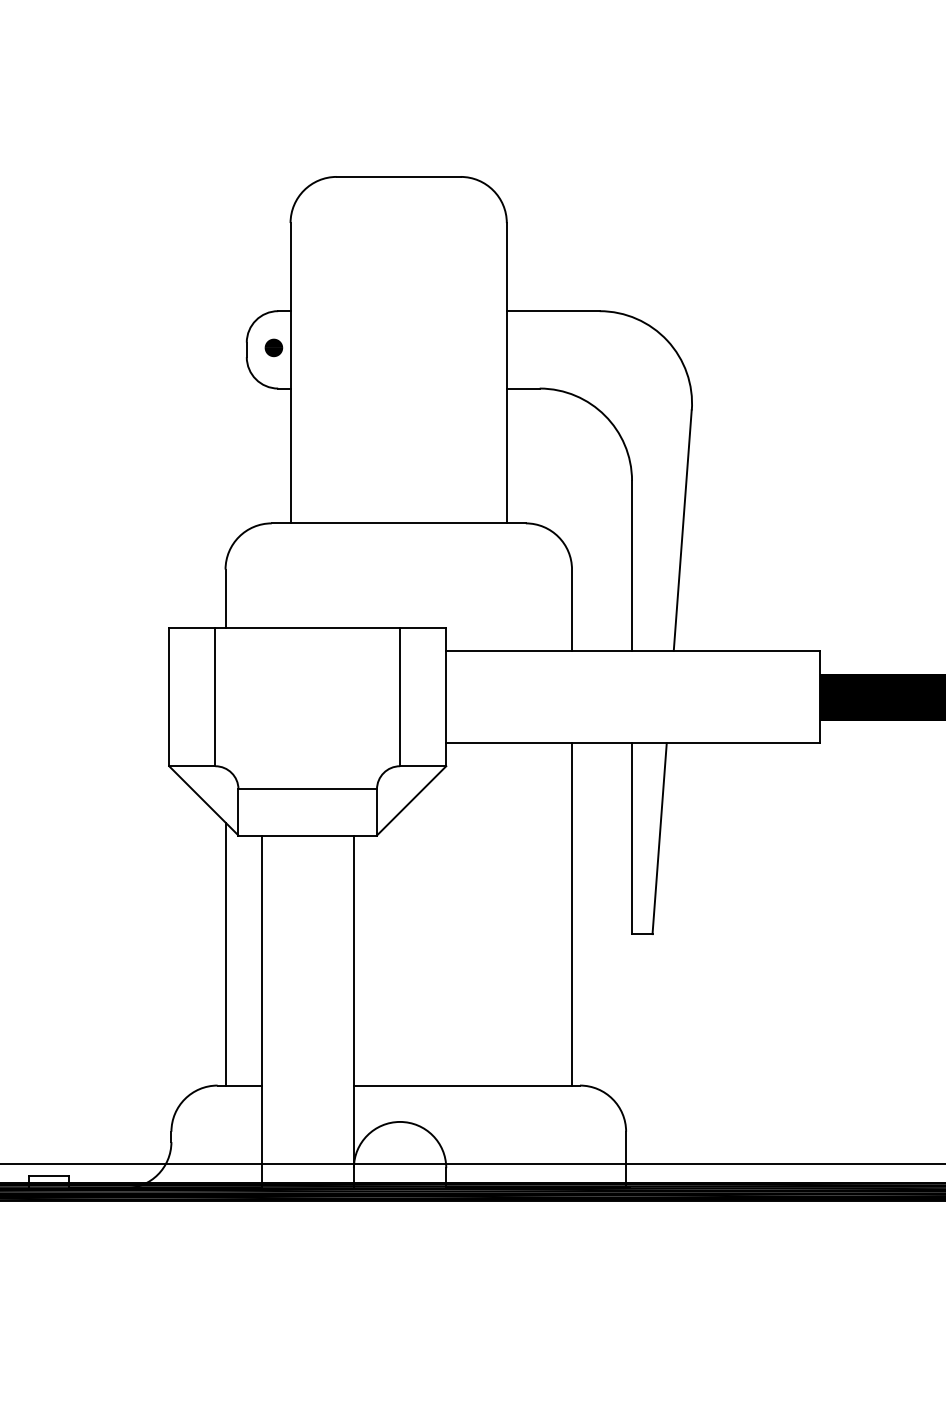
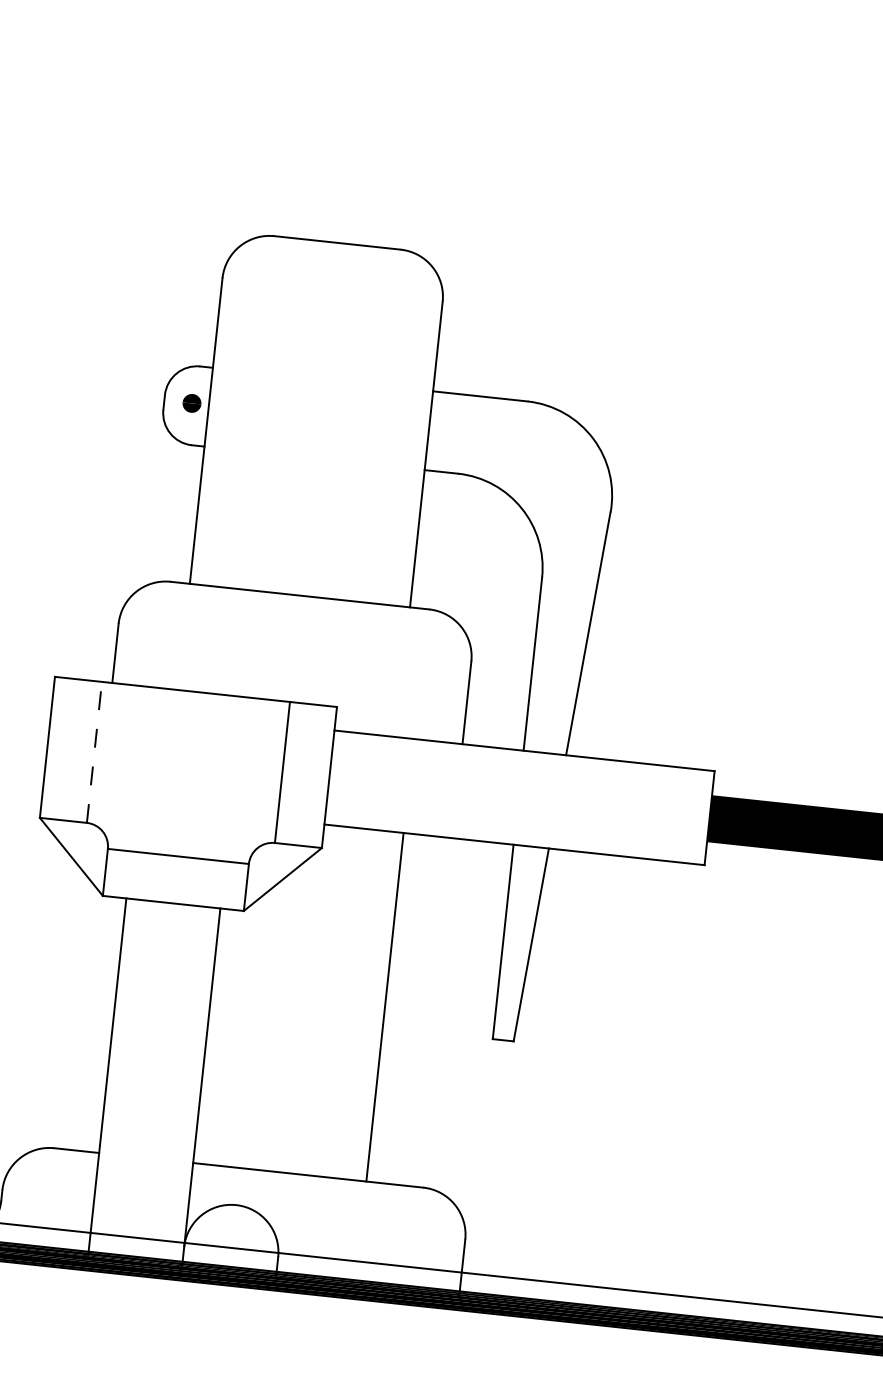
line: (215, 696) -> (94, 751), solid -> dashed
line: (572, 914) -> (385, 1007), moved
line: (225, 953) -> (76, 1014), removed

